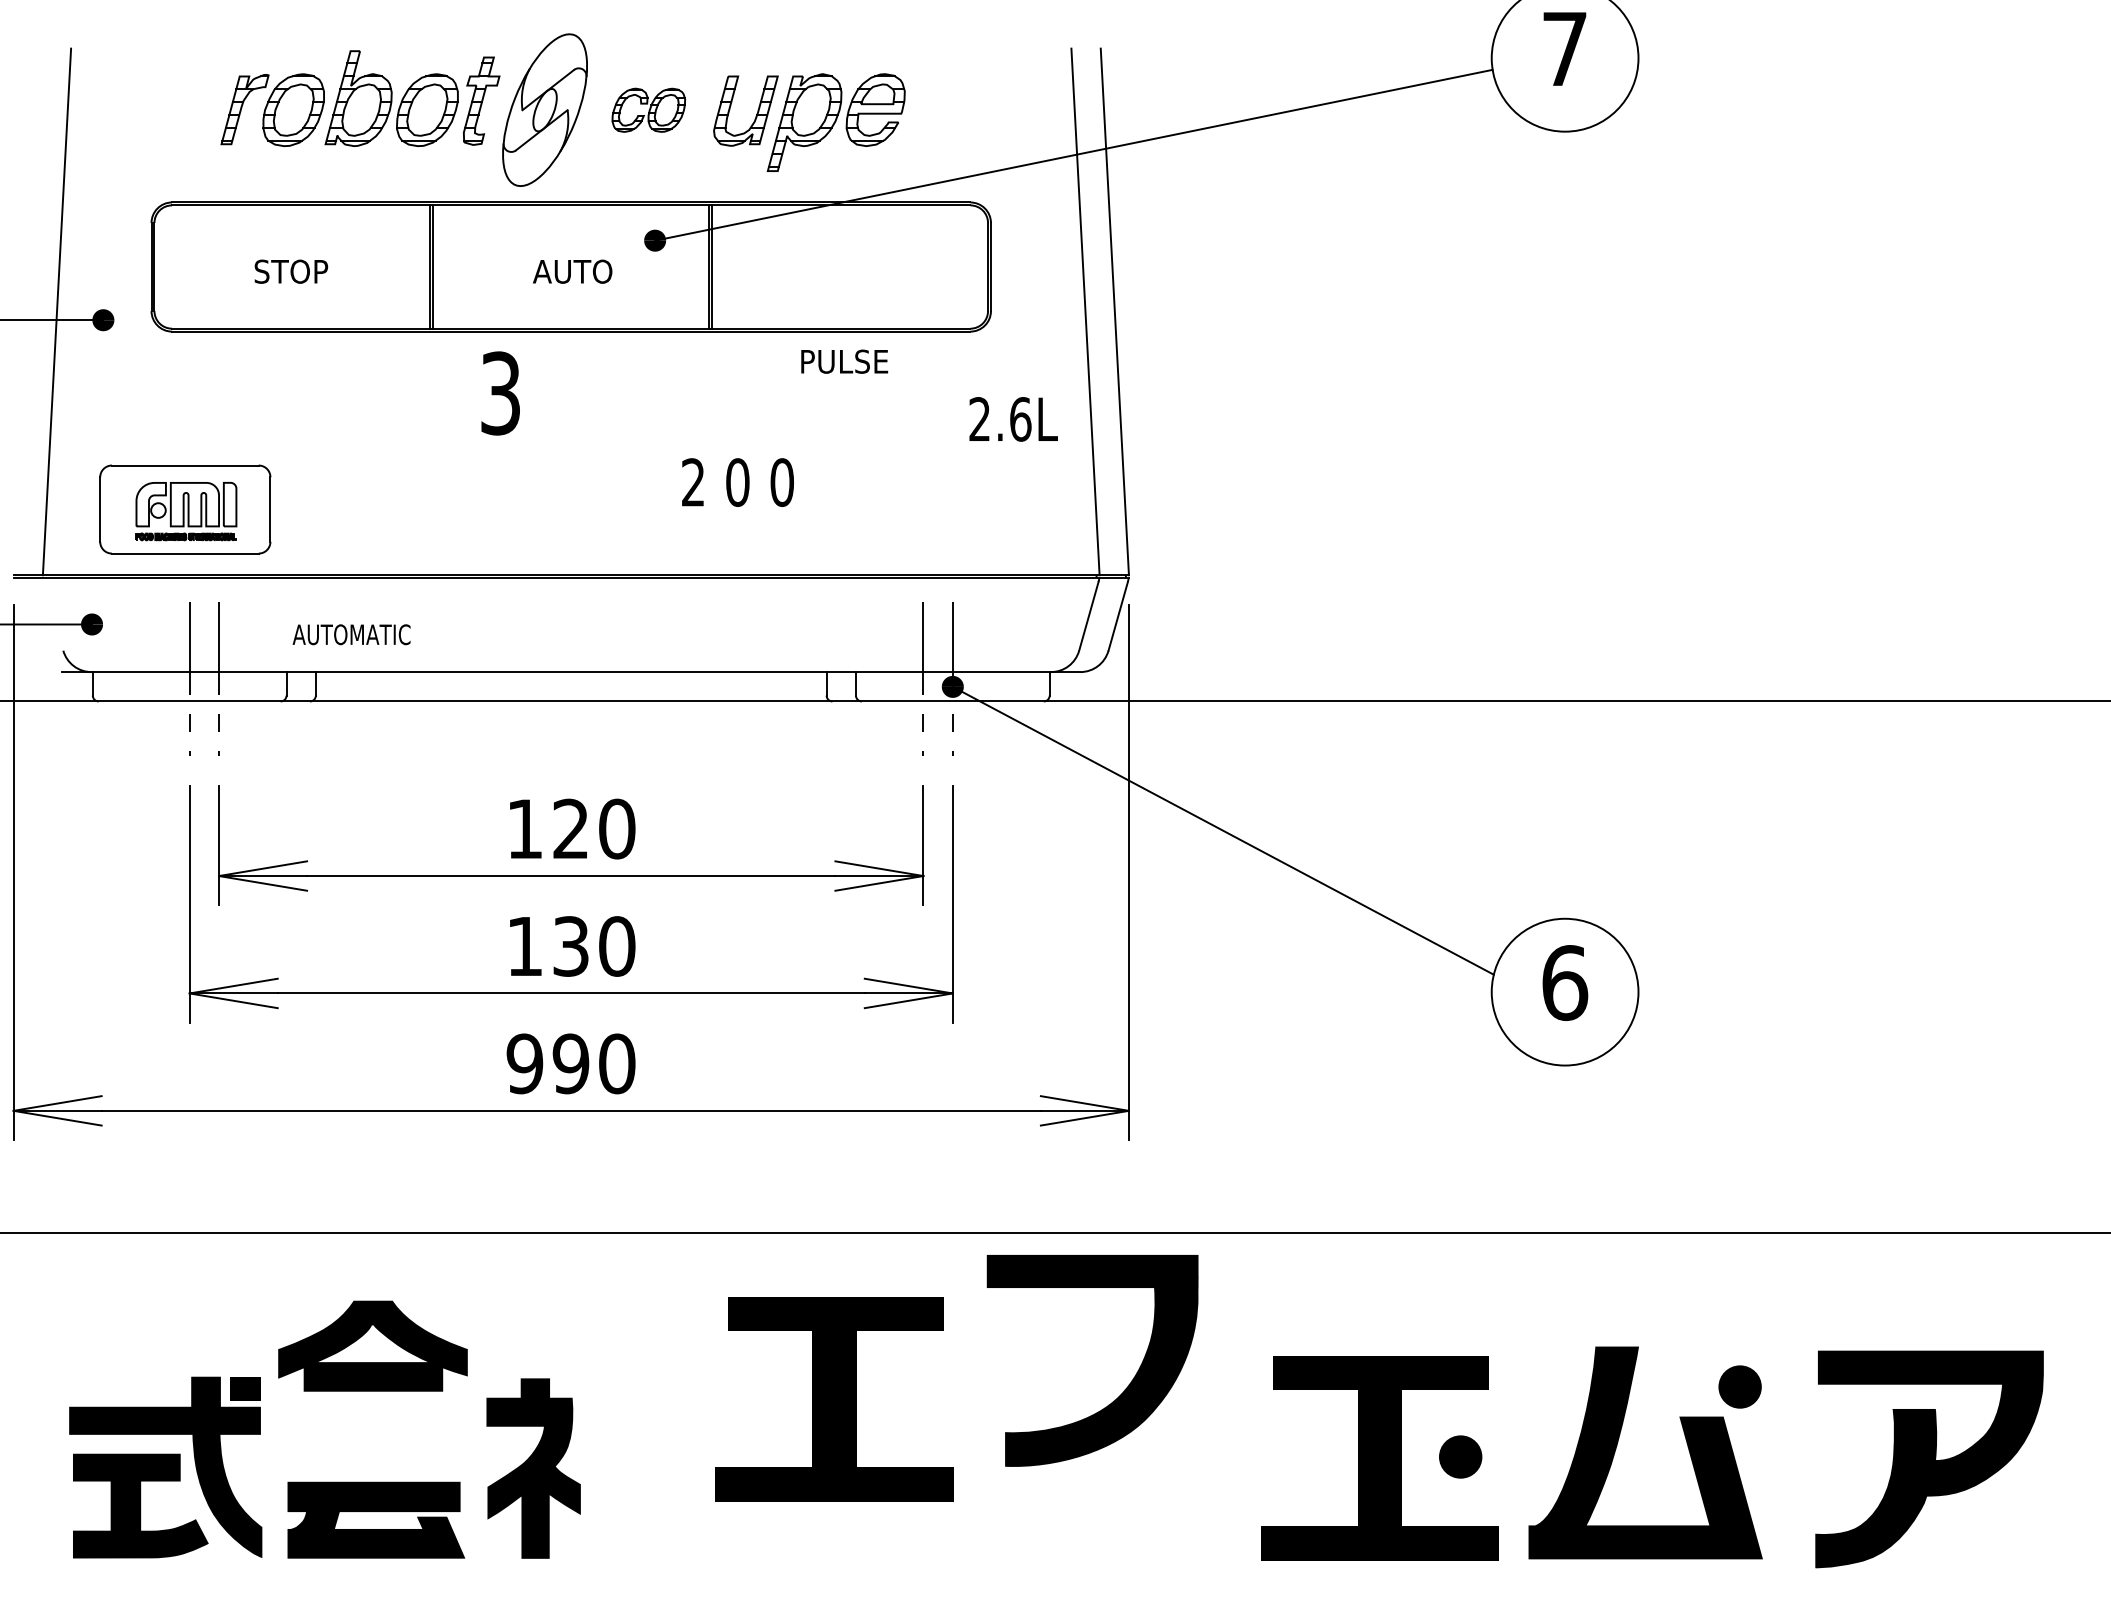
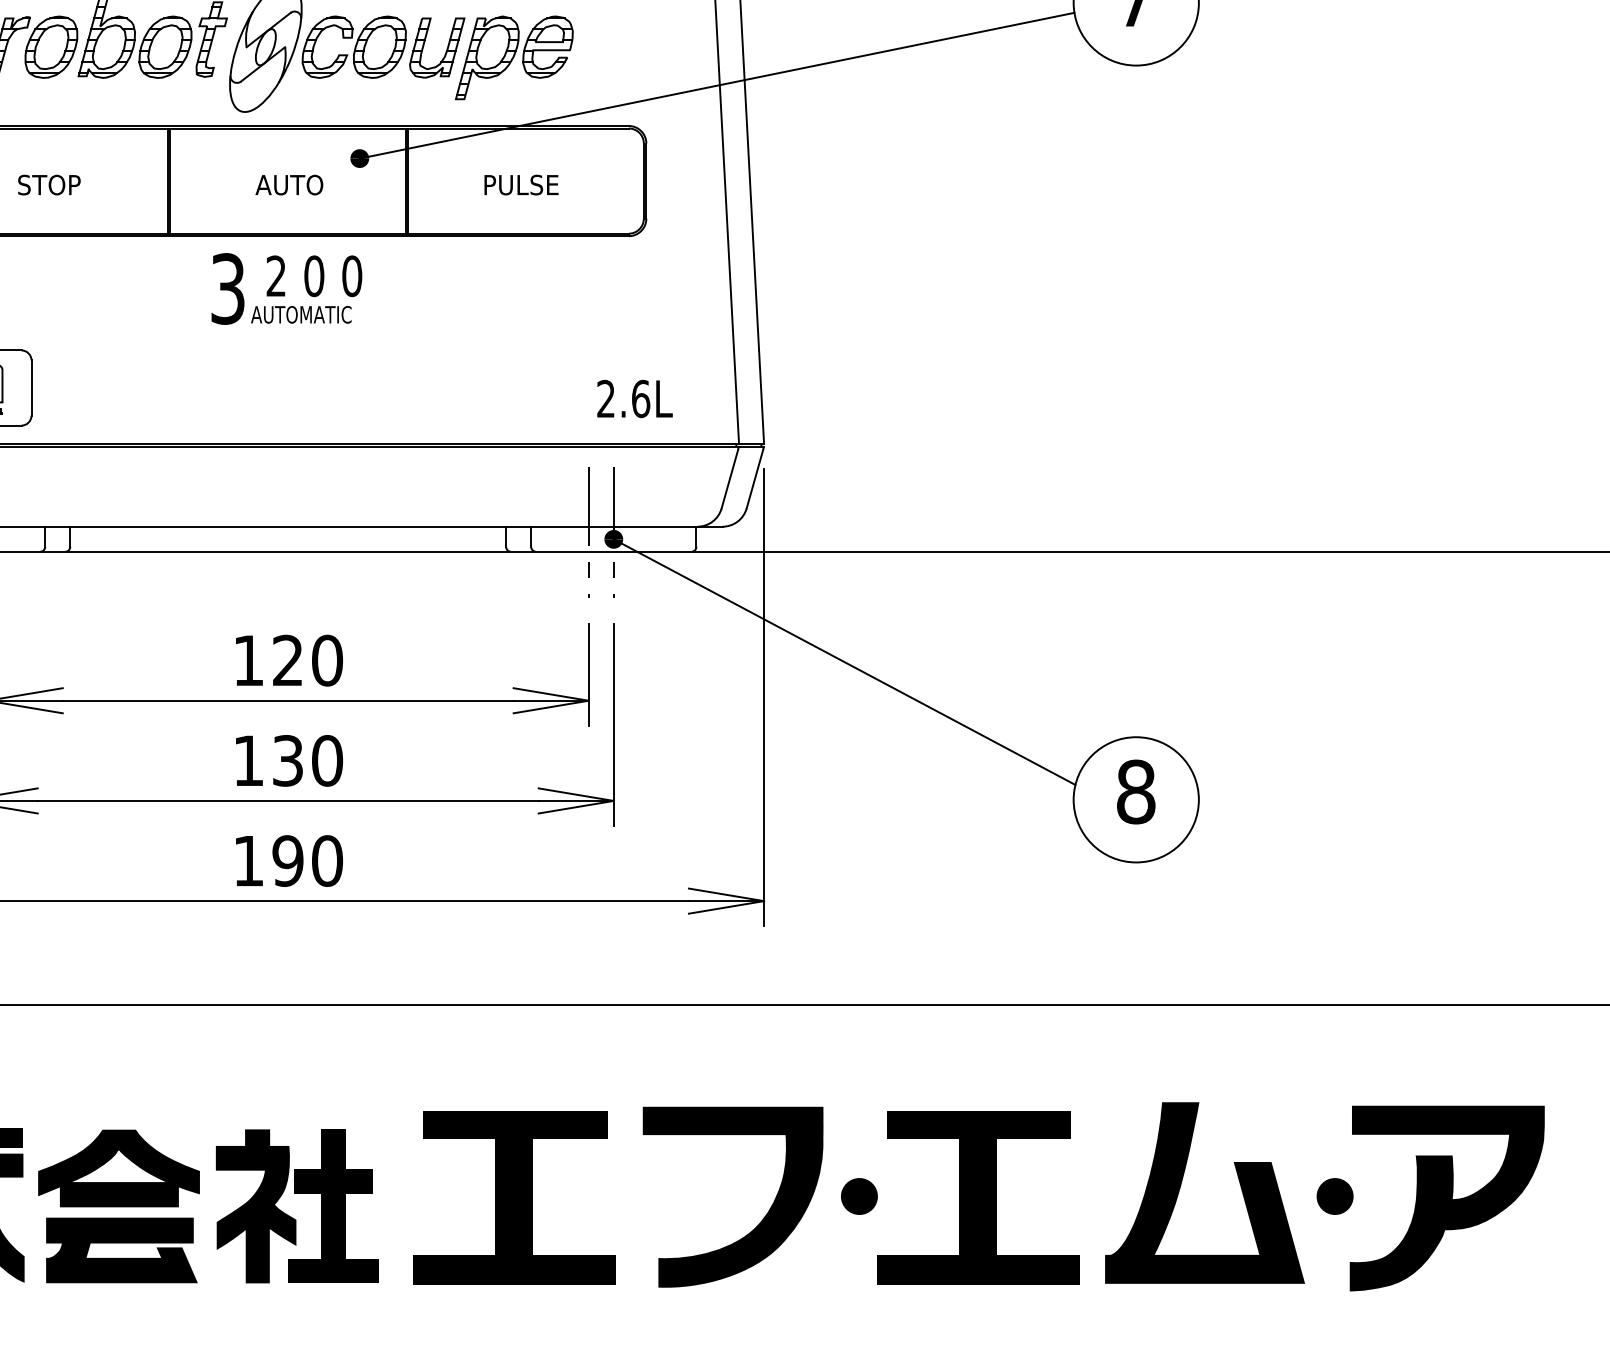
part: (648, 110) -> (354, 47), size x1.67
text: (844, 361) -> (521, 184), moved
text: (1013, 419) -> (634, 399), moved
text: (737, 482) -> (314, 276), moved
text: (351, 634) -> (301, 314), moved
text: (1565, 982) -> (1136, 791), 6 -> 8
text: (524, 1063) -> (248, 860), 990 -> 190
part: (372, 1345) -> (118, 1167), moved
part: (1739, 1386) -> (1334, 1196), moved
part: (1124, 1389) -> (760, 1221), moved
part: (834, 1399) -> (514, 1197), moved
part: (1460, 1456) -> (859, 1196), moved
fill: (623, 1468) -> (332, 1206), added

